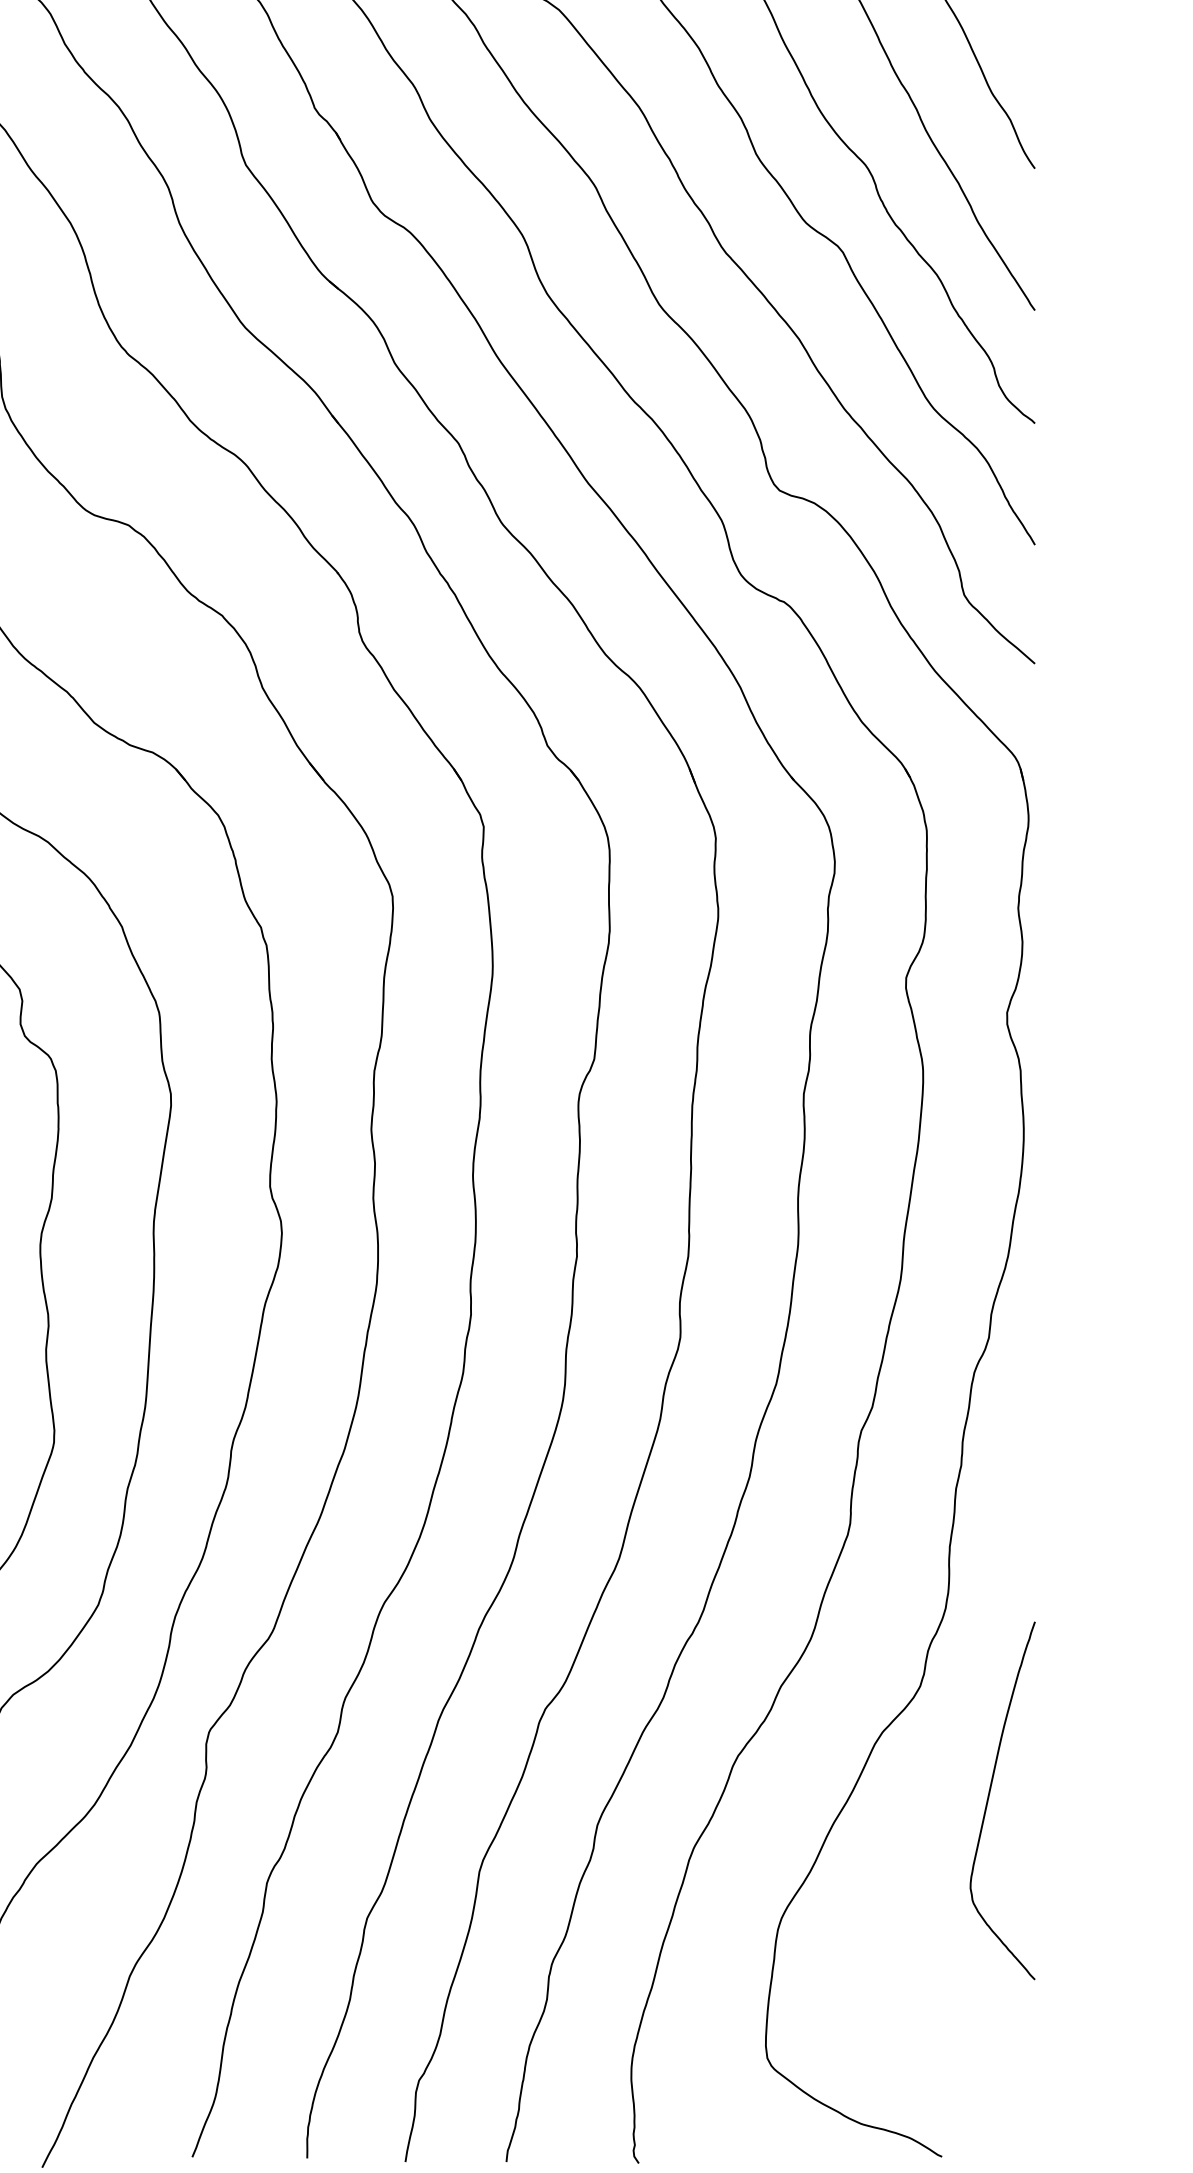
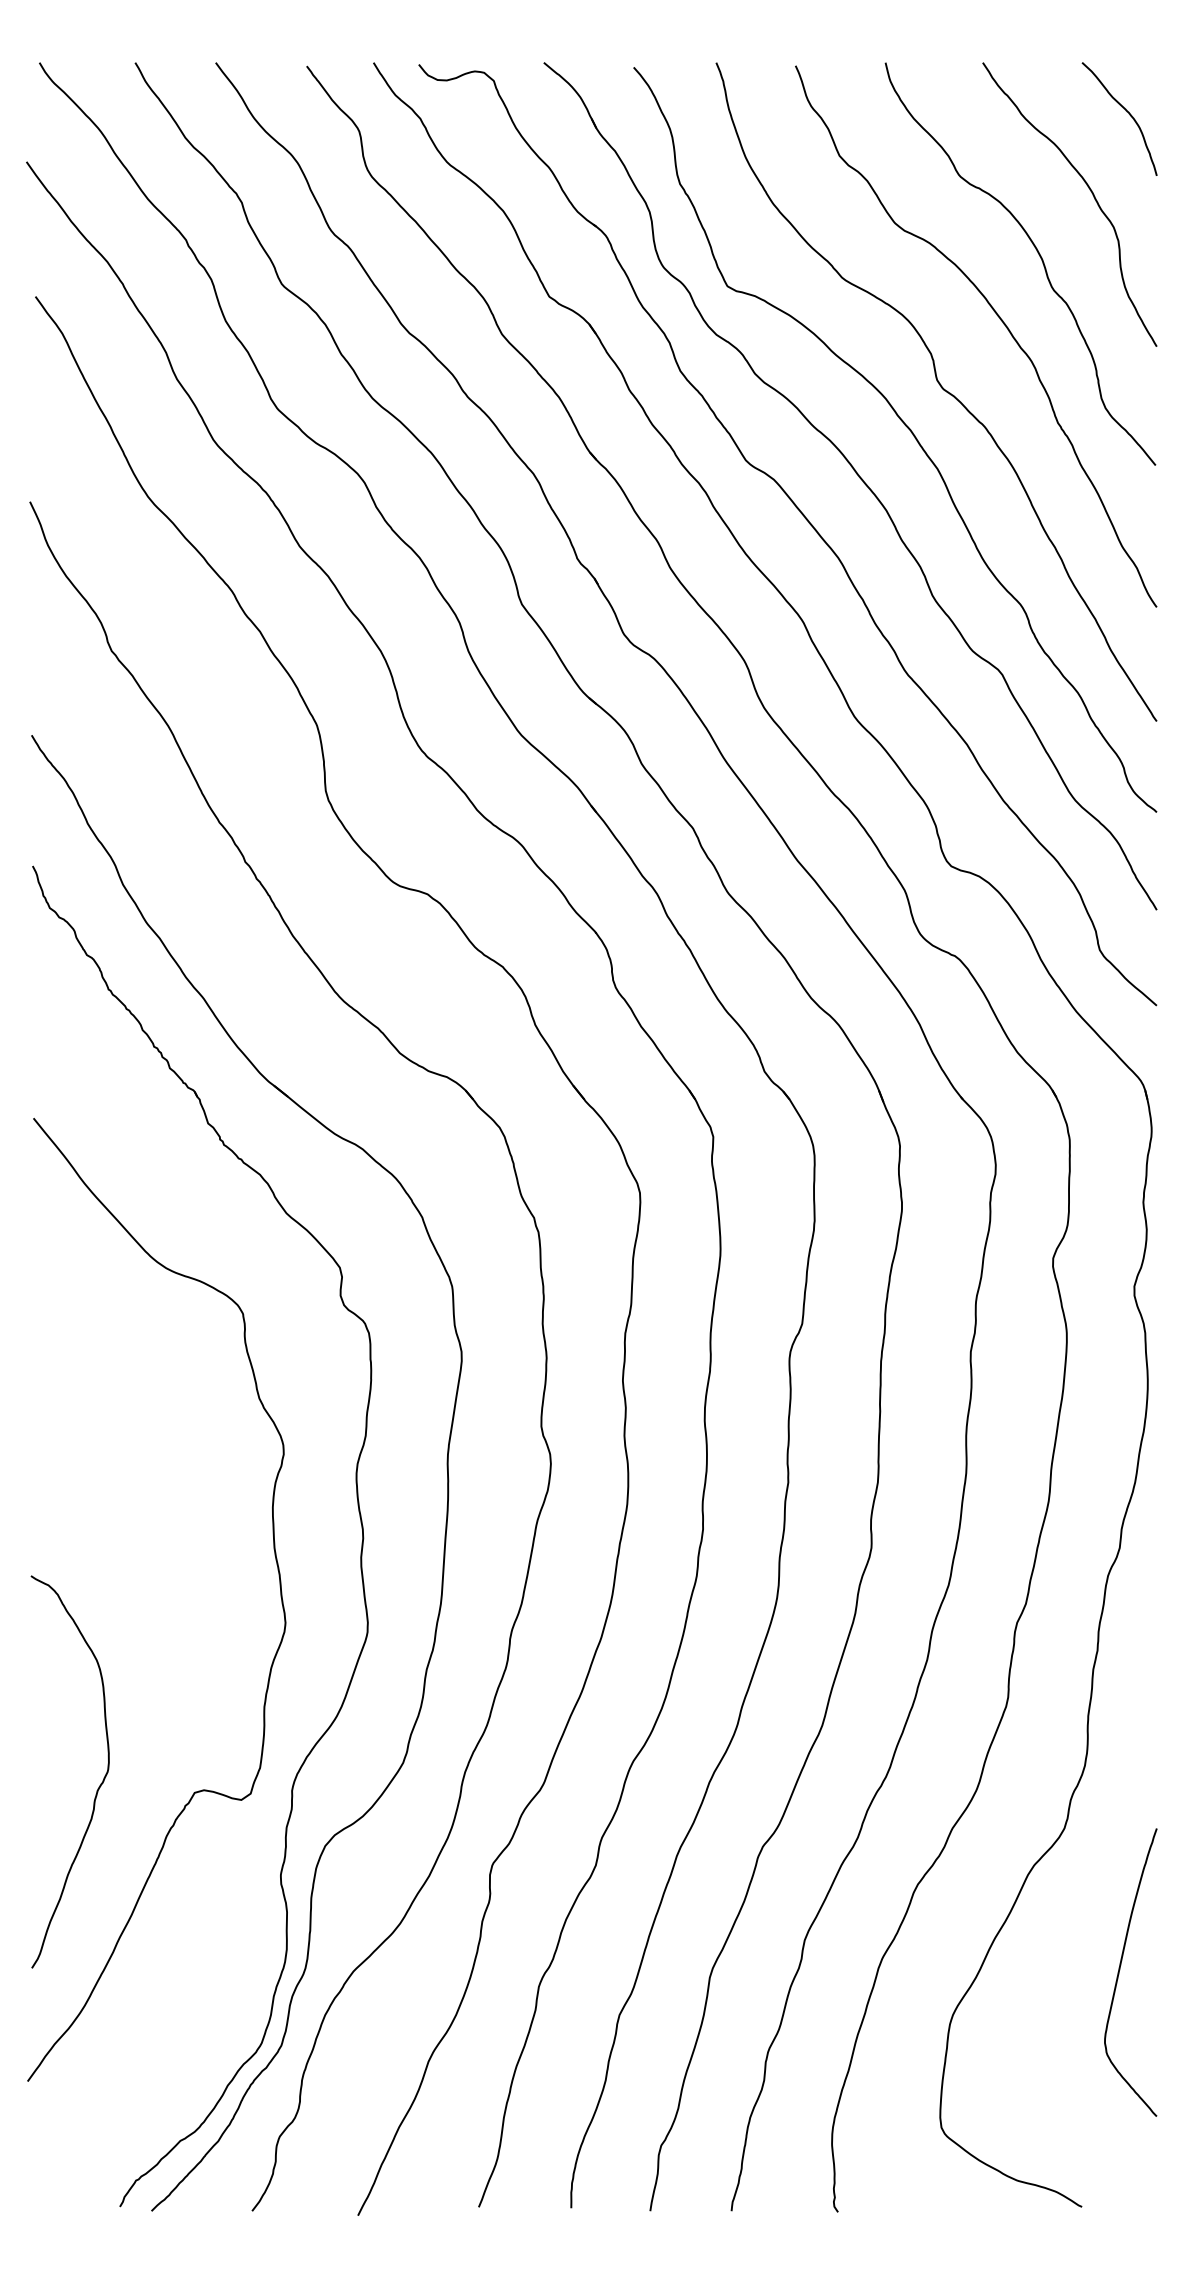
curve: (989, 1798) -> (1120, 1970), moved

